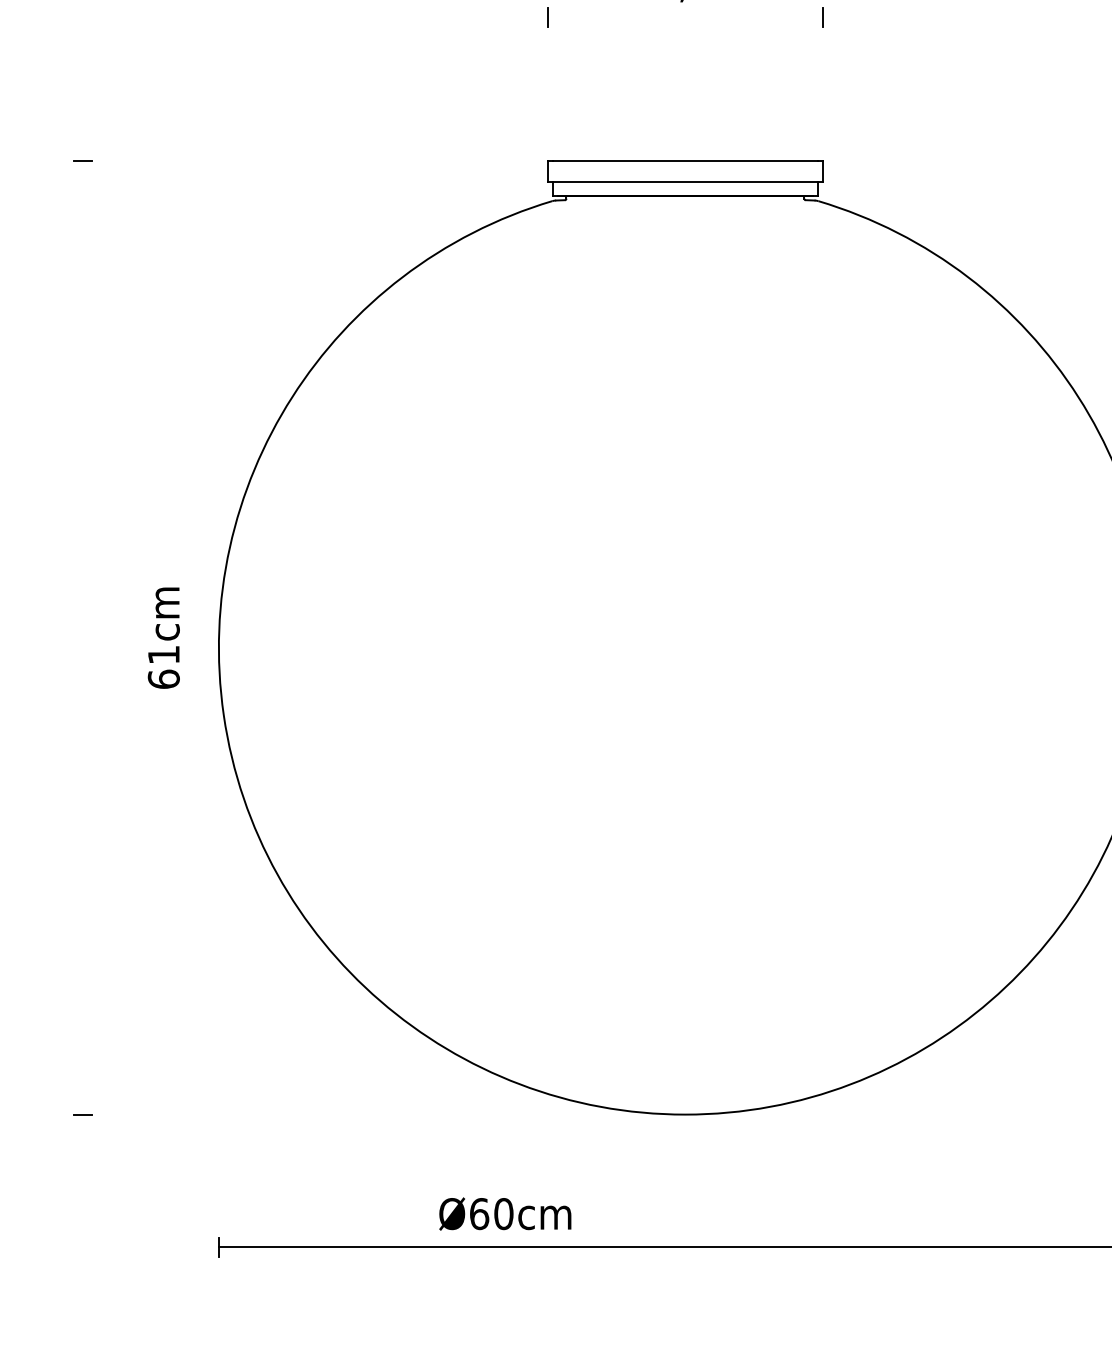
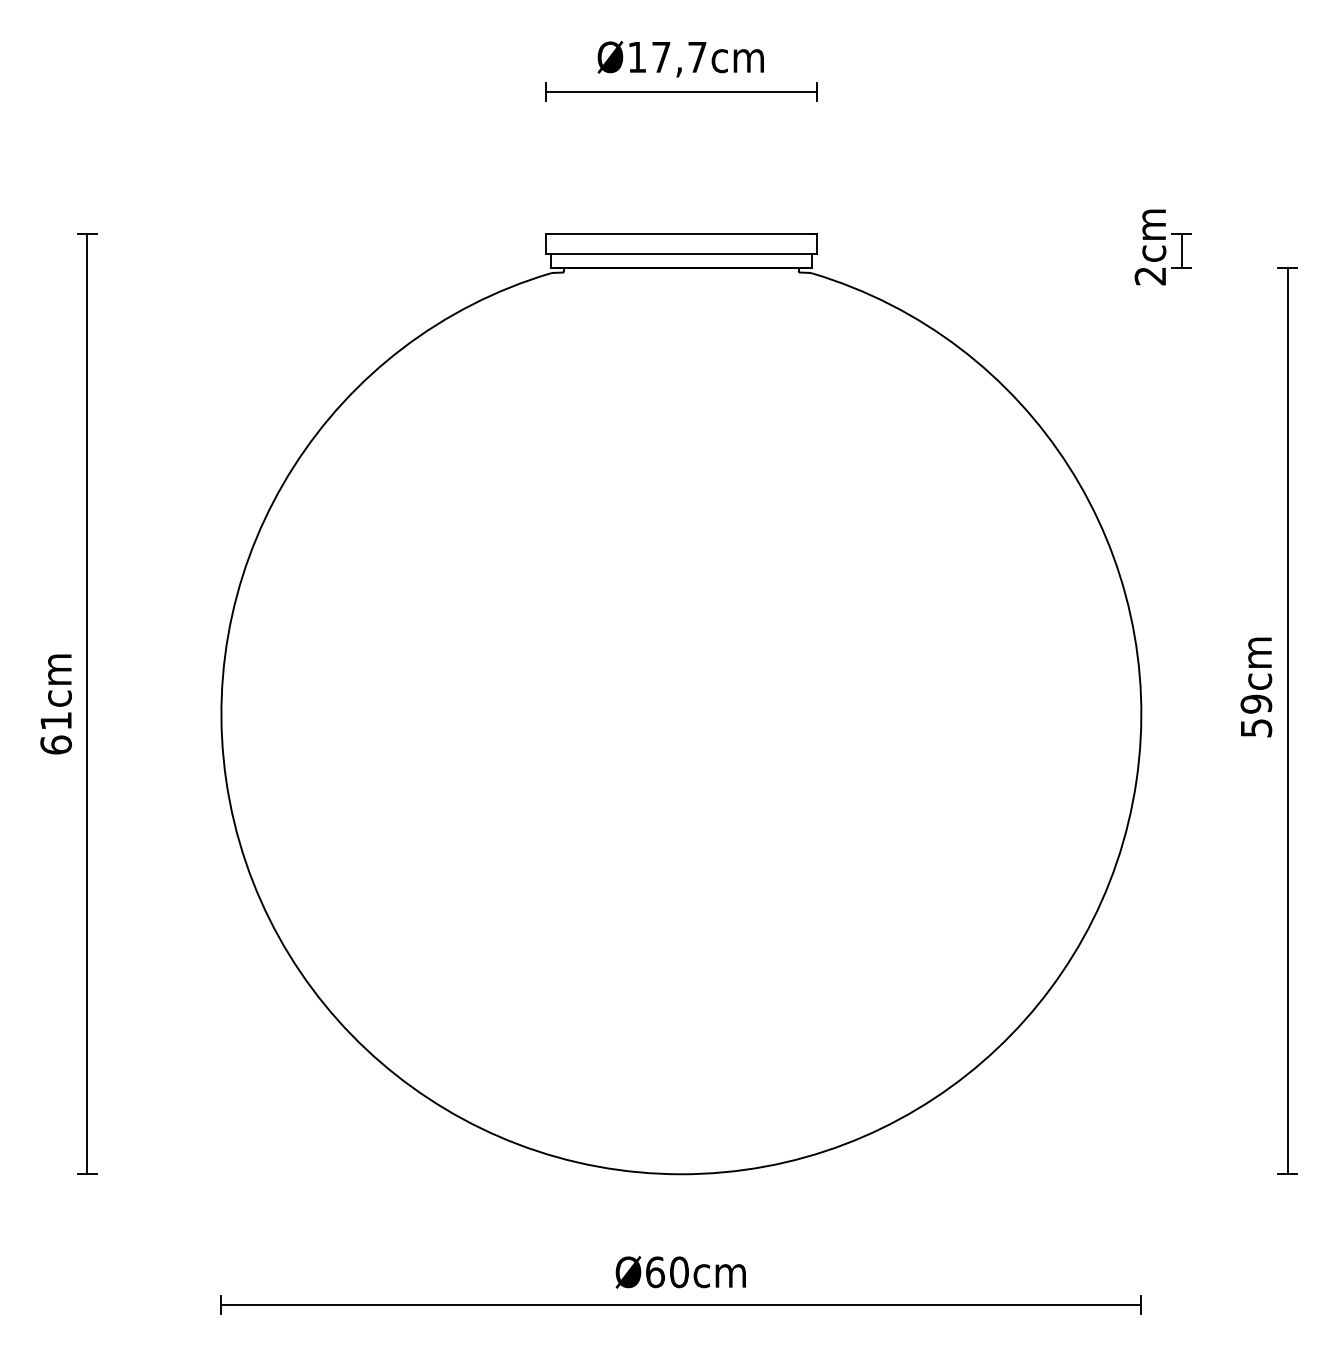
line: (685, 17) -> (681, 92), added
line: (83, 638) -> (87, 704), added
text: (163, 638) -> (55, 704), moved
text: (504, 1214) -> (680, 1272), moved

